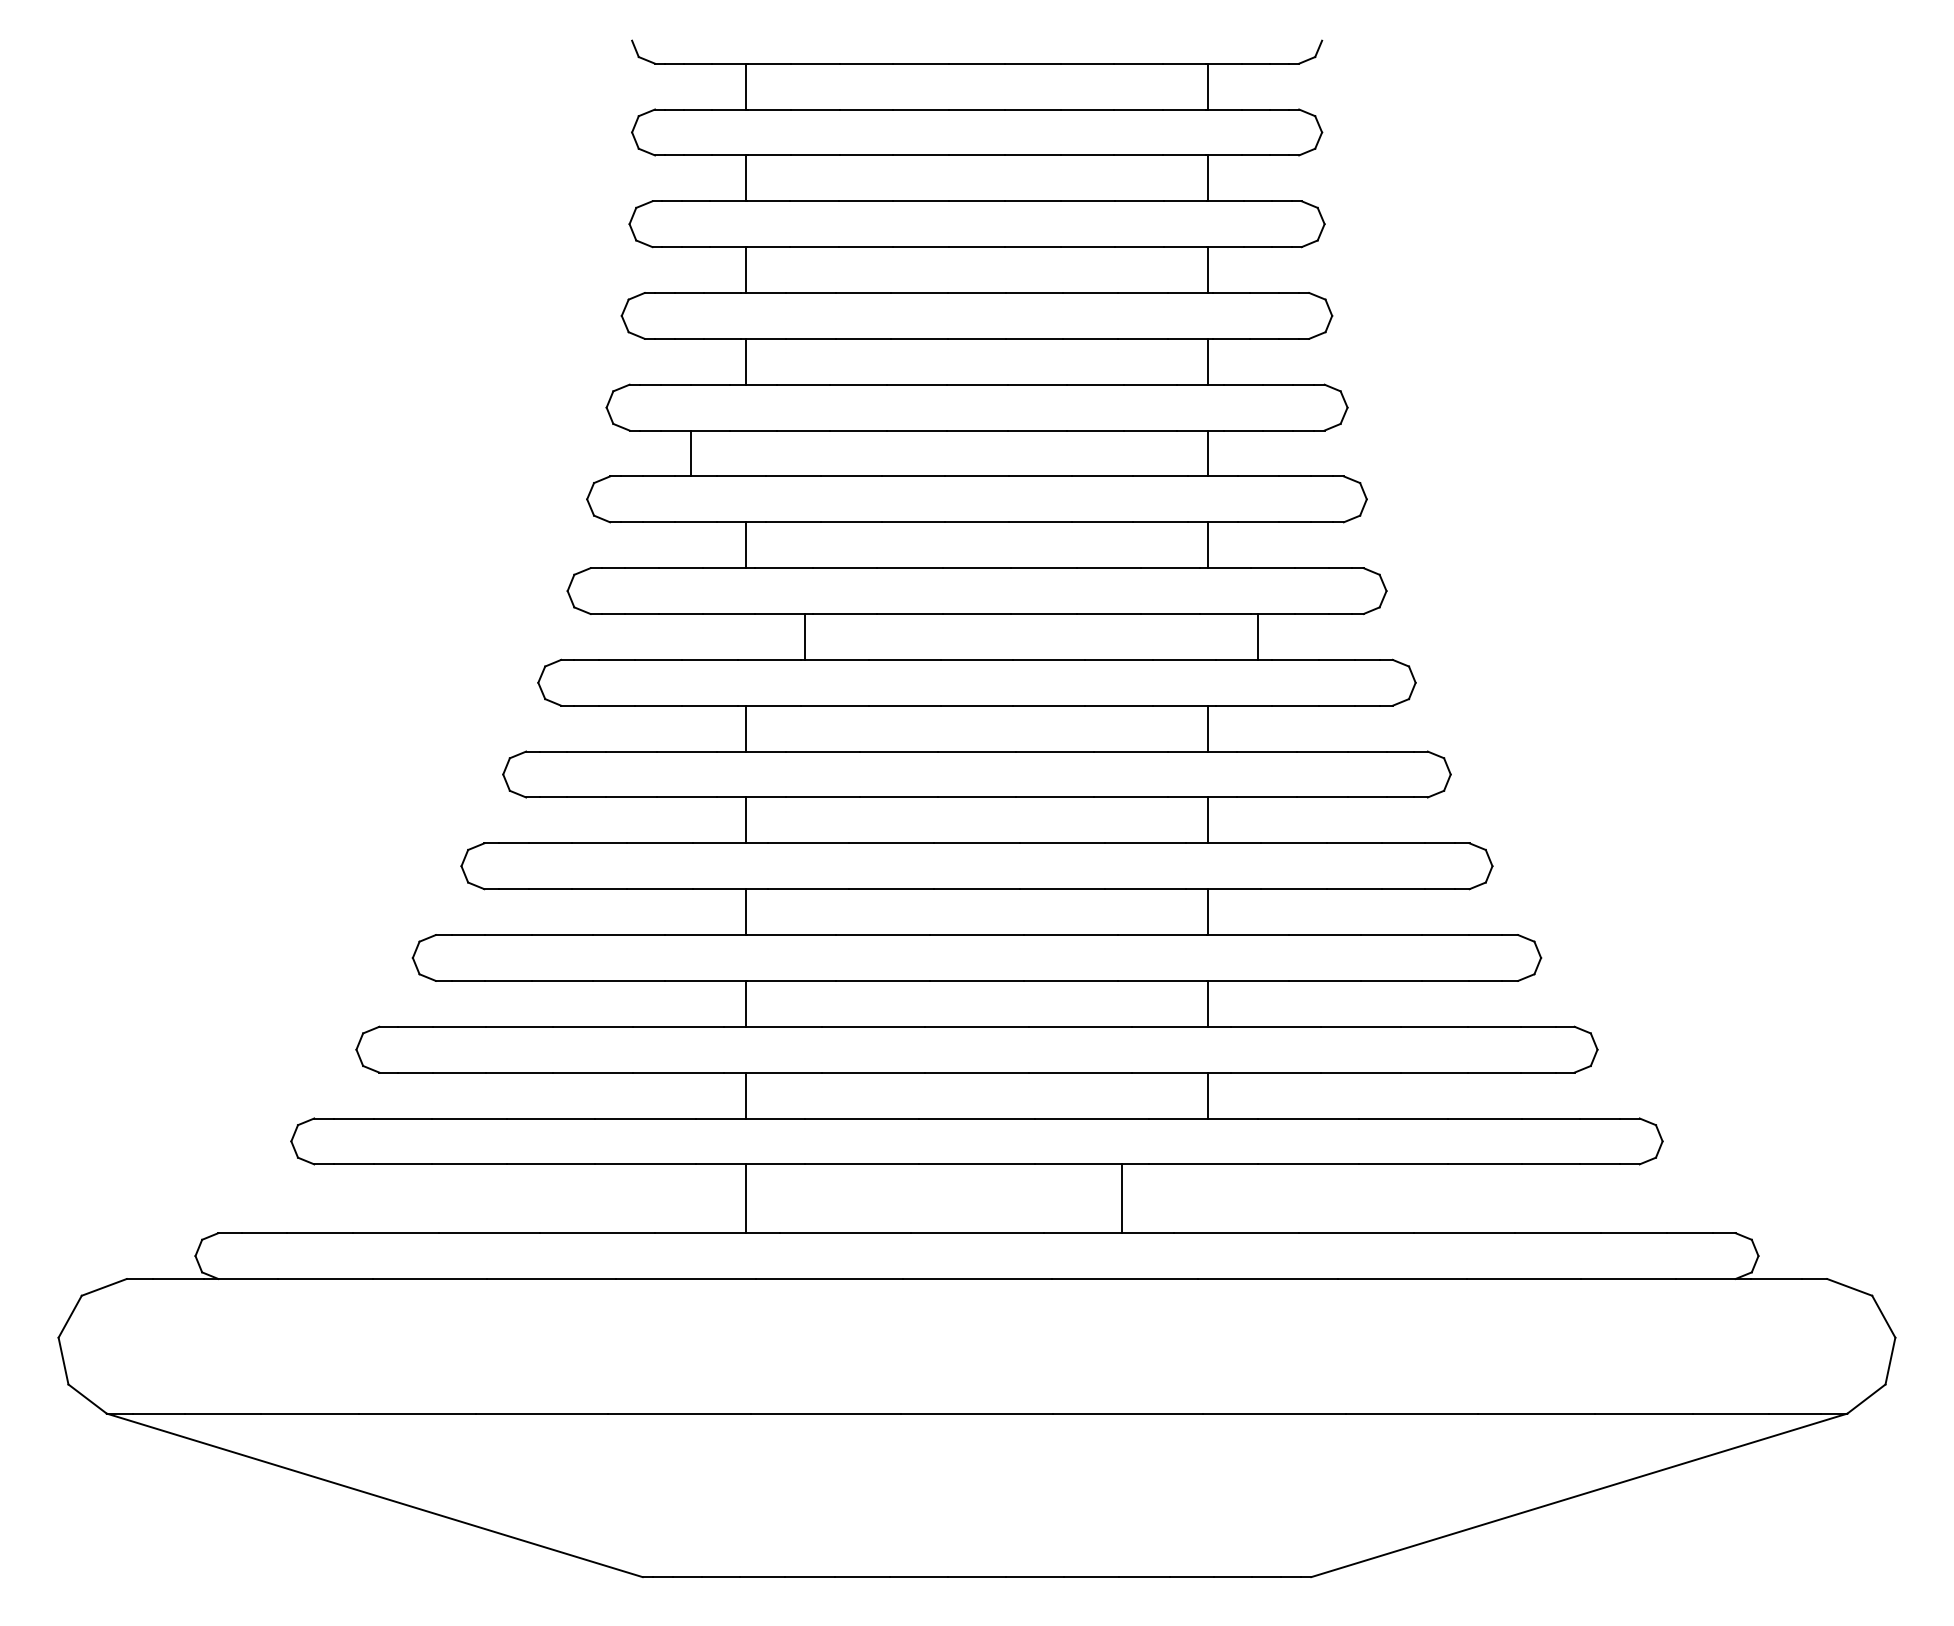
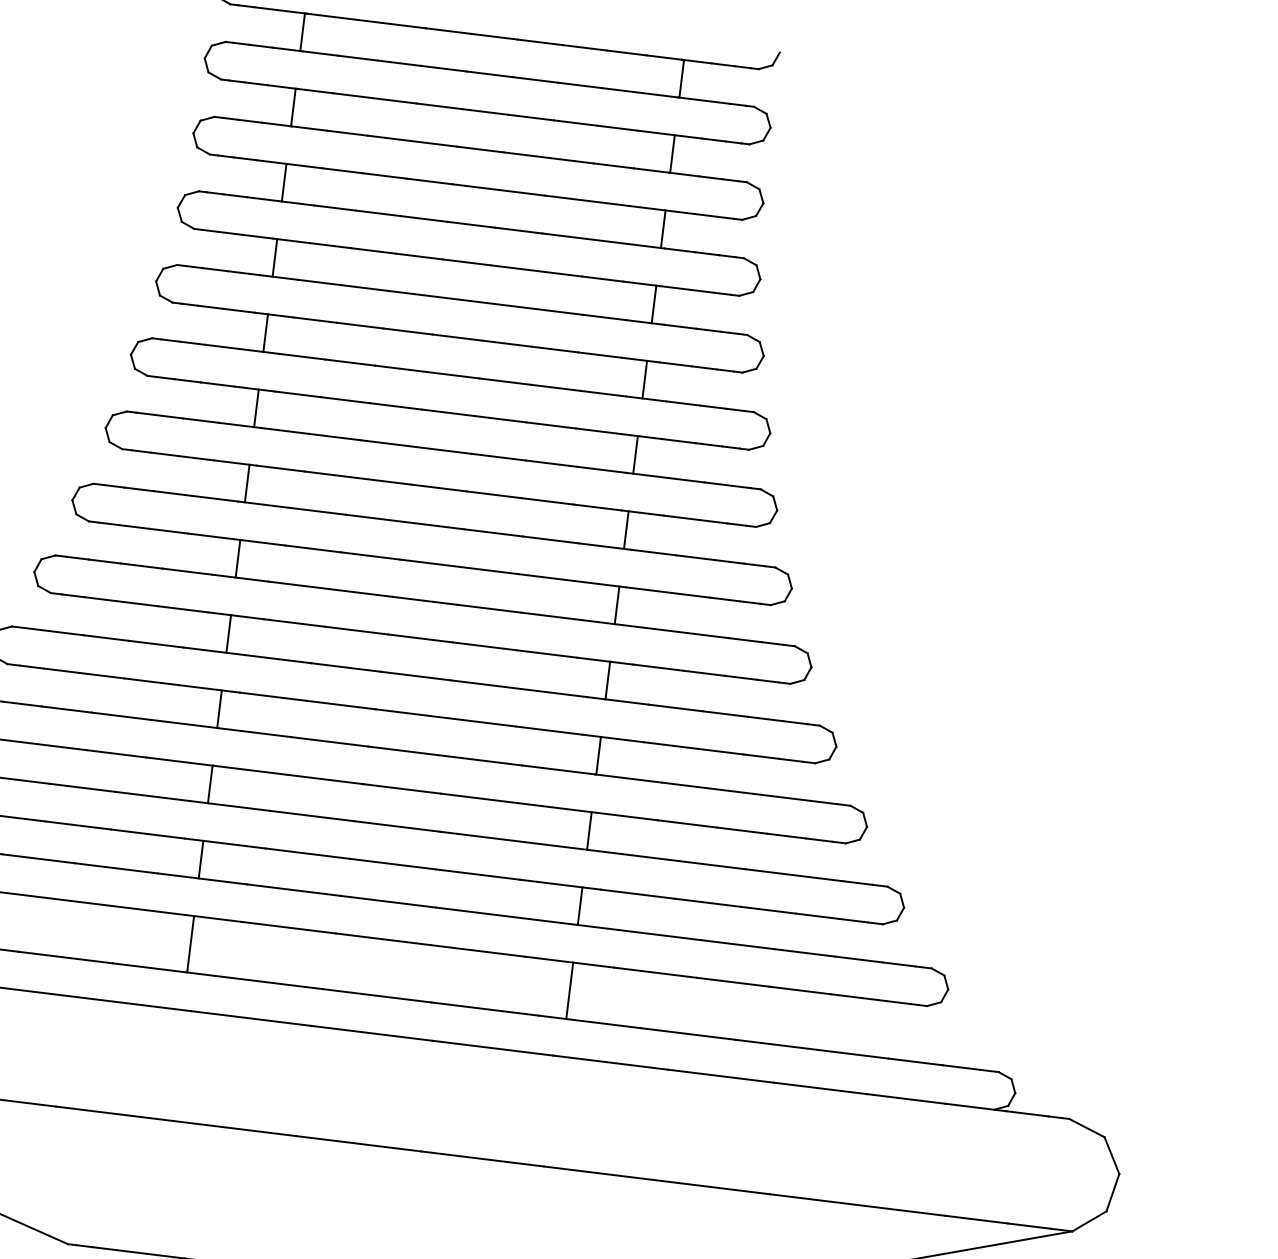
line: (690, 453) -> (265, 333), moved
line: (804, 636) -> (246, 483), moved
line: (1258, 636) -> (626, 529), moved
line: (1122, 1198) -> (570, 990), moved

